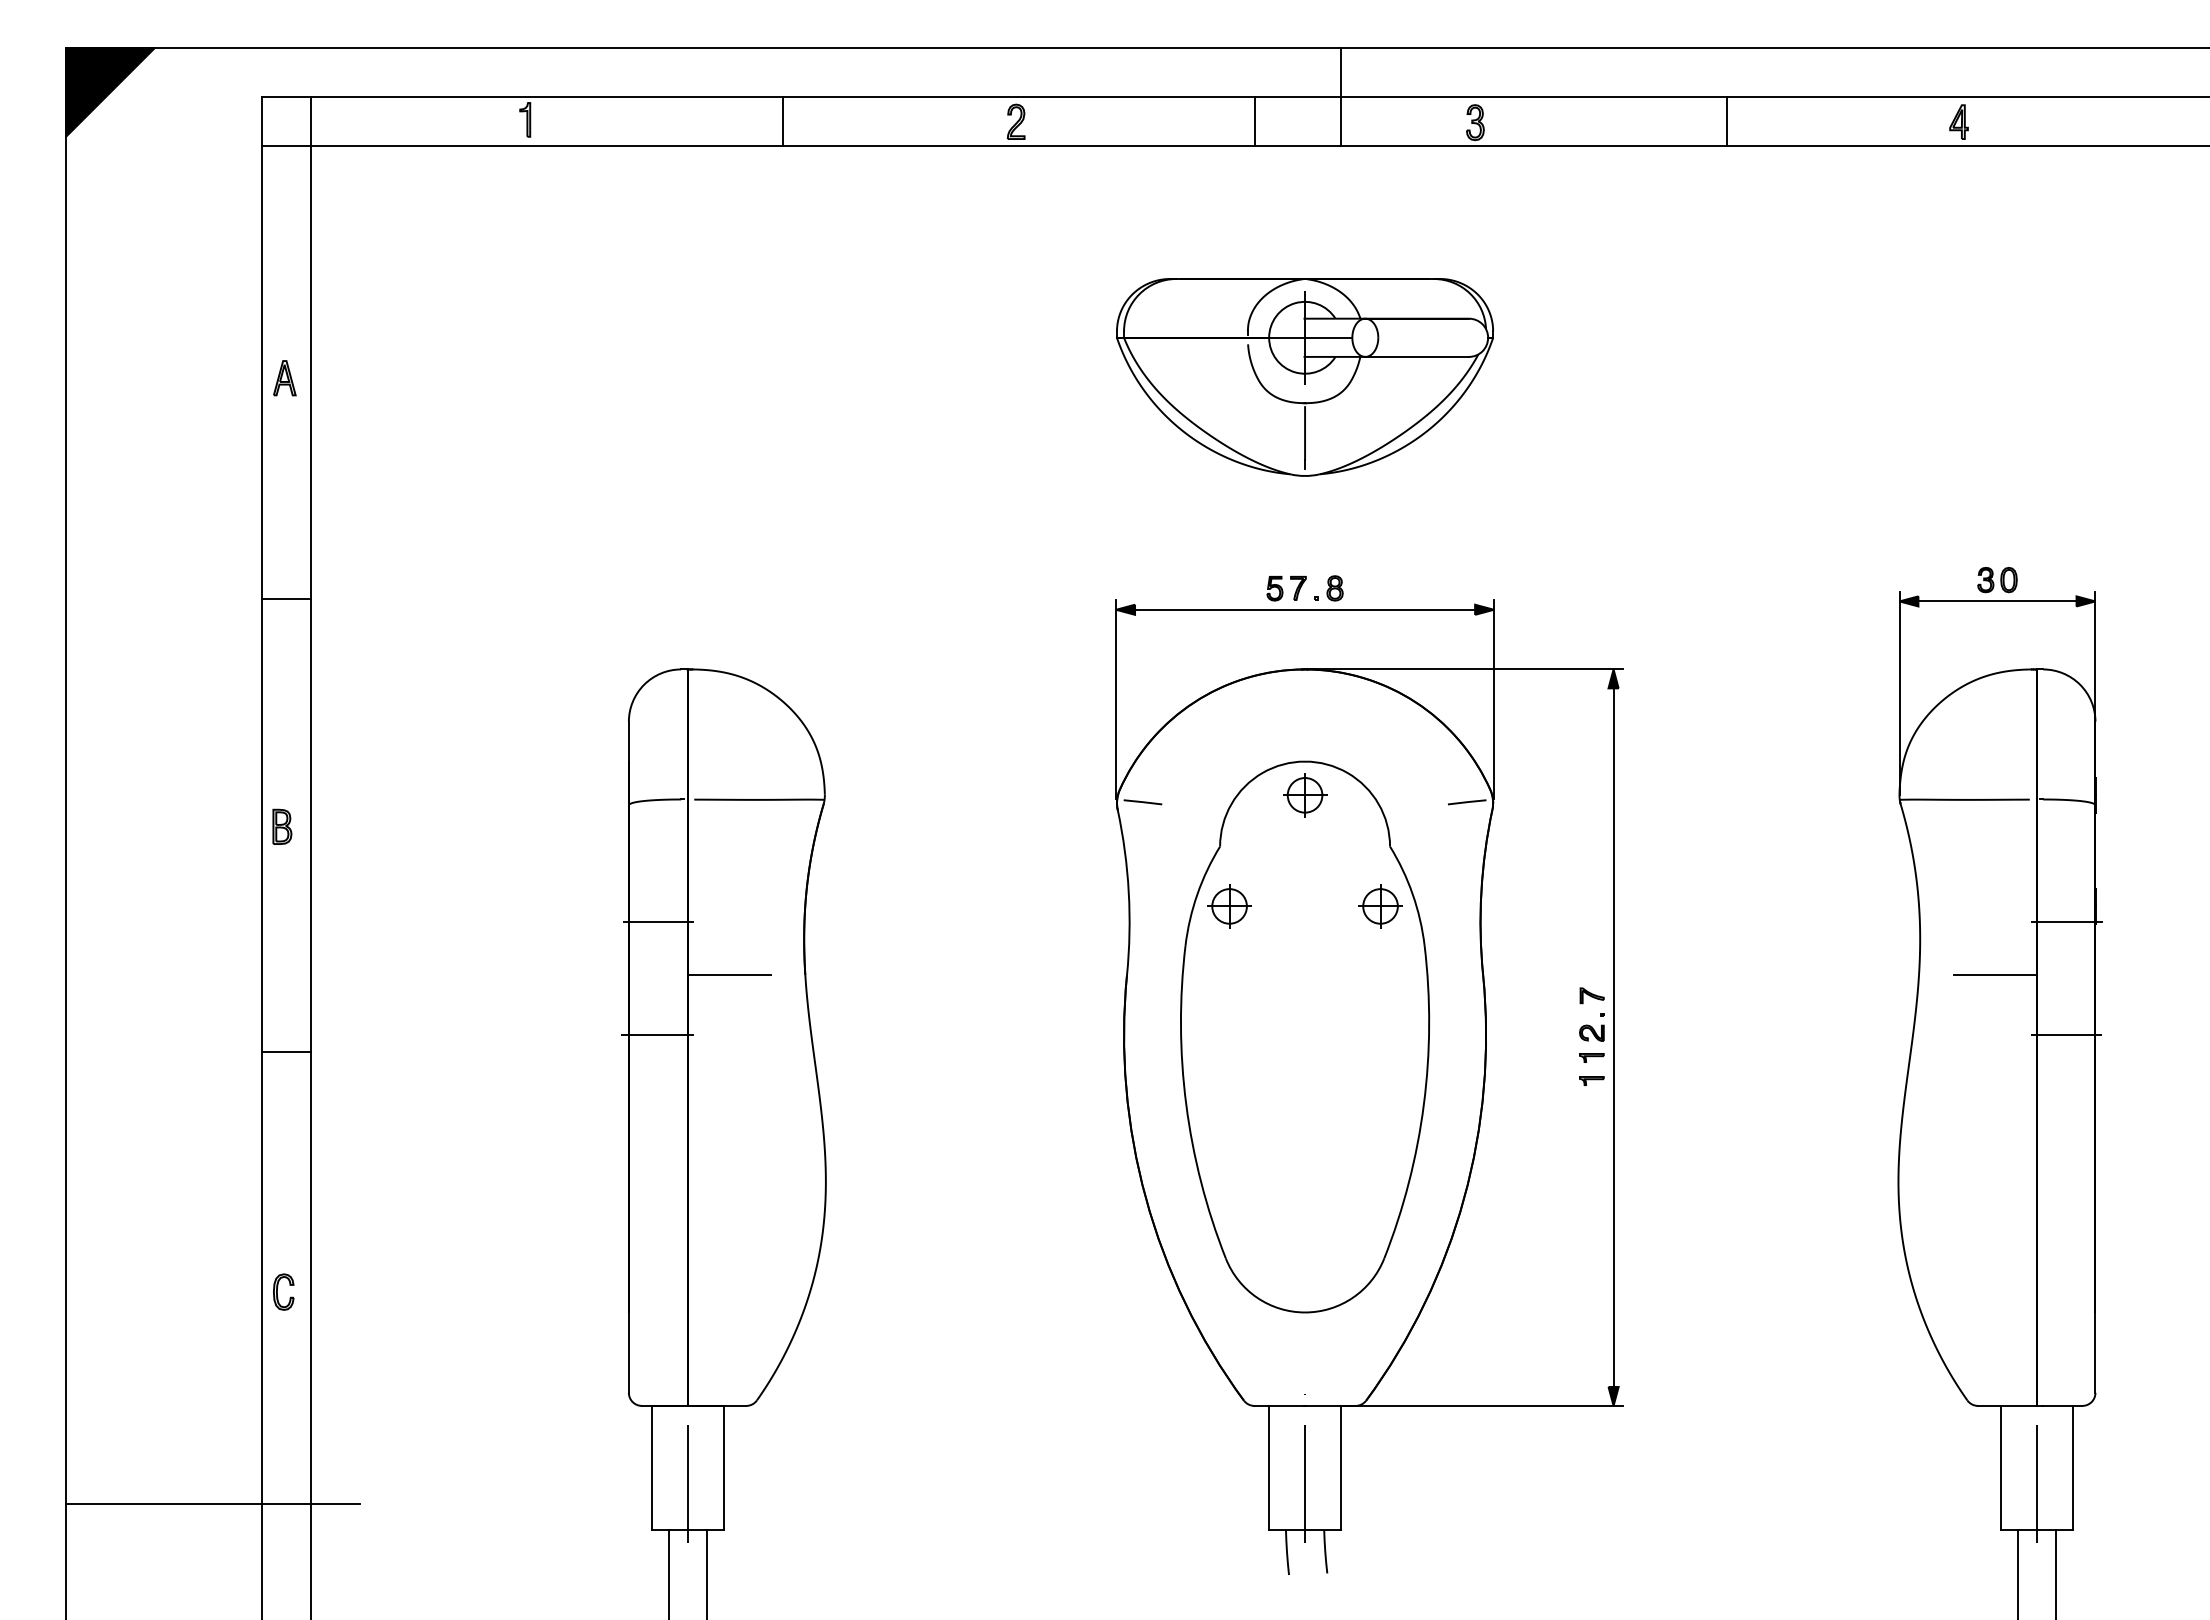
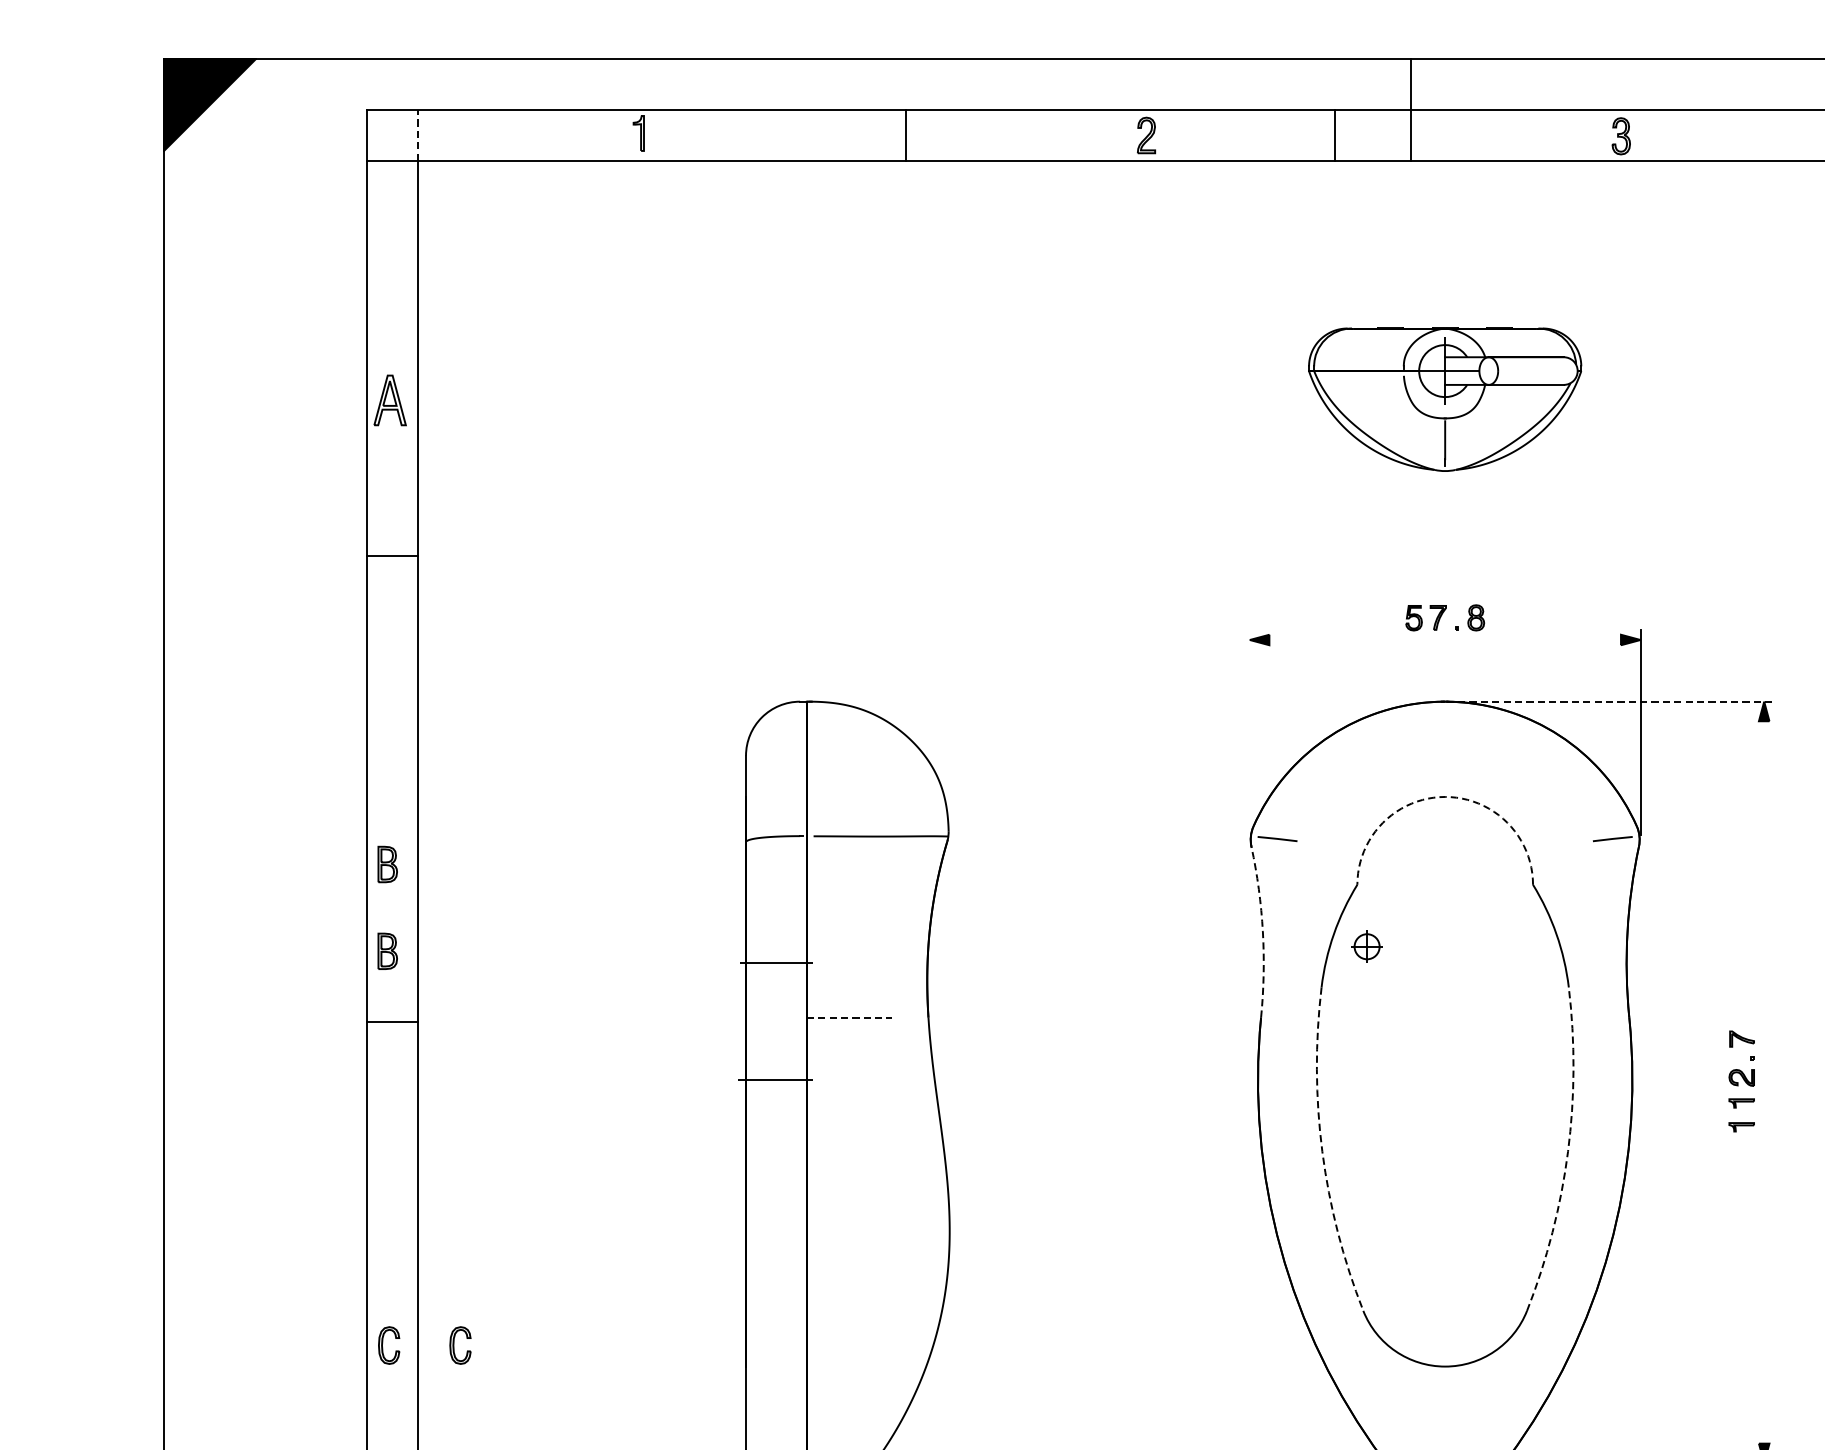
line: (1340, 97) -> (1410, 110), moved
line: (311, 121) -> (417, 135), solid -> dashed
line: (1254, 121) -> (1335, 135), moved
part: (1304, 377) -> (1444, 399), size x0.7
part: (284, 378) -> (389, 400), size x1.4
line: (286, 598) -> (391, 555), moved
line: (1305, 609) -> (1445, 639), removed
line: (1465, 669) -> (1611, 701), solid -> dashed
line: (1116, 698) -> (1250, 731), removed
arc: (1305, 761) -> (1445, 796), solid -> dashed
part: (1305, 795) -> (1445, 832), removed
arc: (1128, 892) -> (1262, 932), solid -> dashed
part: (1229, 906) -> (1367, 946), size x0.7
part: (1380, 906) -> (1523, 946), removed
part: (282, 910) -> (387, 950), added
line: (729, 975) -> (850, 1018), solid -> dashed
line: (1613, 1037) -> (1764, 1082), removed
line: (286, 1051) -> (391, 1022), moved
arc: (1186, 1104) -> (1322, 1151), solid -> dashed
arc: (1423, 1104) -> (1567, 1151), solid -> dashed
part: (352, 1291) -> (460, 1344), added

